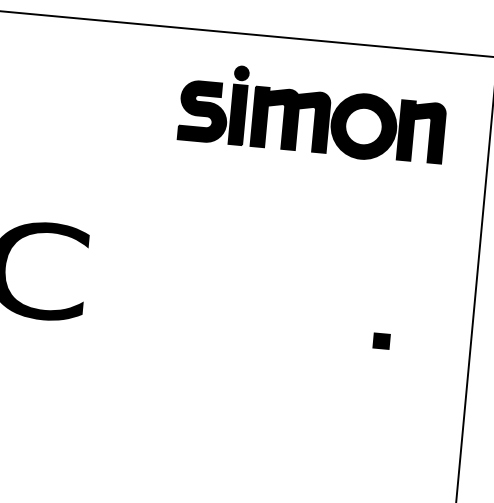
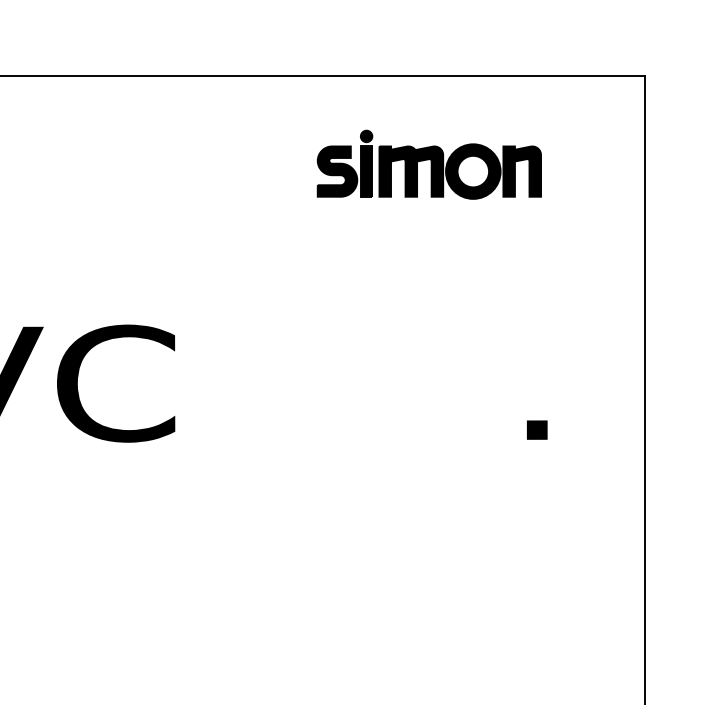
part: (313, 113) -> (429, 164), size x0.7

